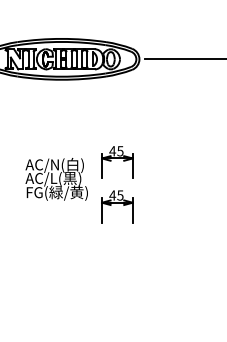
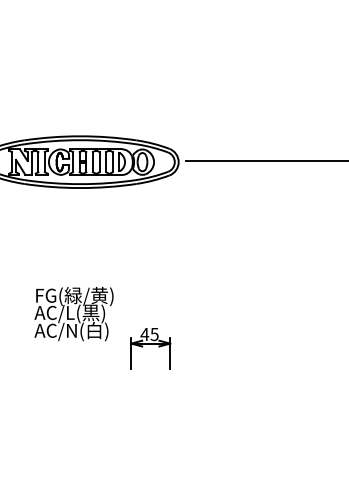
part: (117, 162) -> (150, 292), removed
text: (56, 165) -> (73, 296), AC/N(白) -> FG(緑/黄)
text: (56, 193) -> (73, 331), FG(緑/黄) -> AC/N(白)

